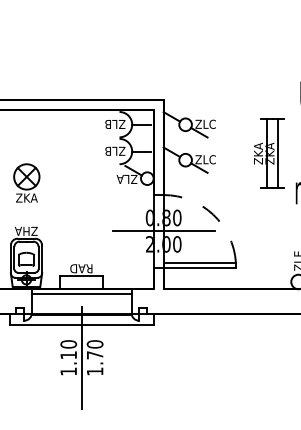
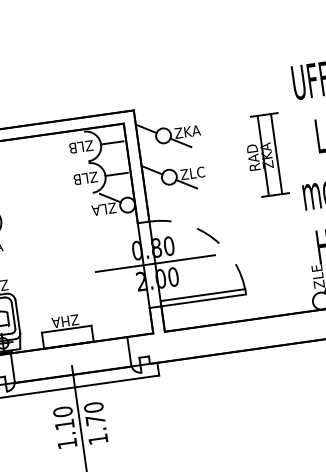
text: (210, 123) -> (192, 130), ZLC -> ZKA
text: (258, 153) -> (253, 157), ZKA -> RAD
text: (81, 268) -> (65, 321), RAD -> ZHA
line: (81, 293) -> (69, 350), removed

